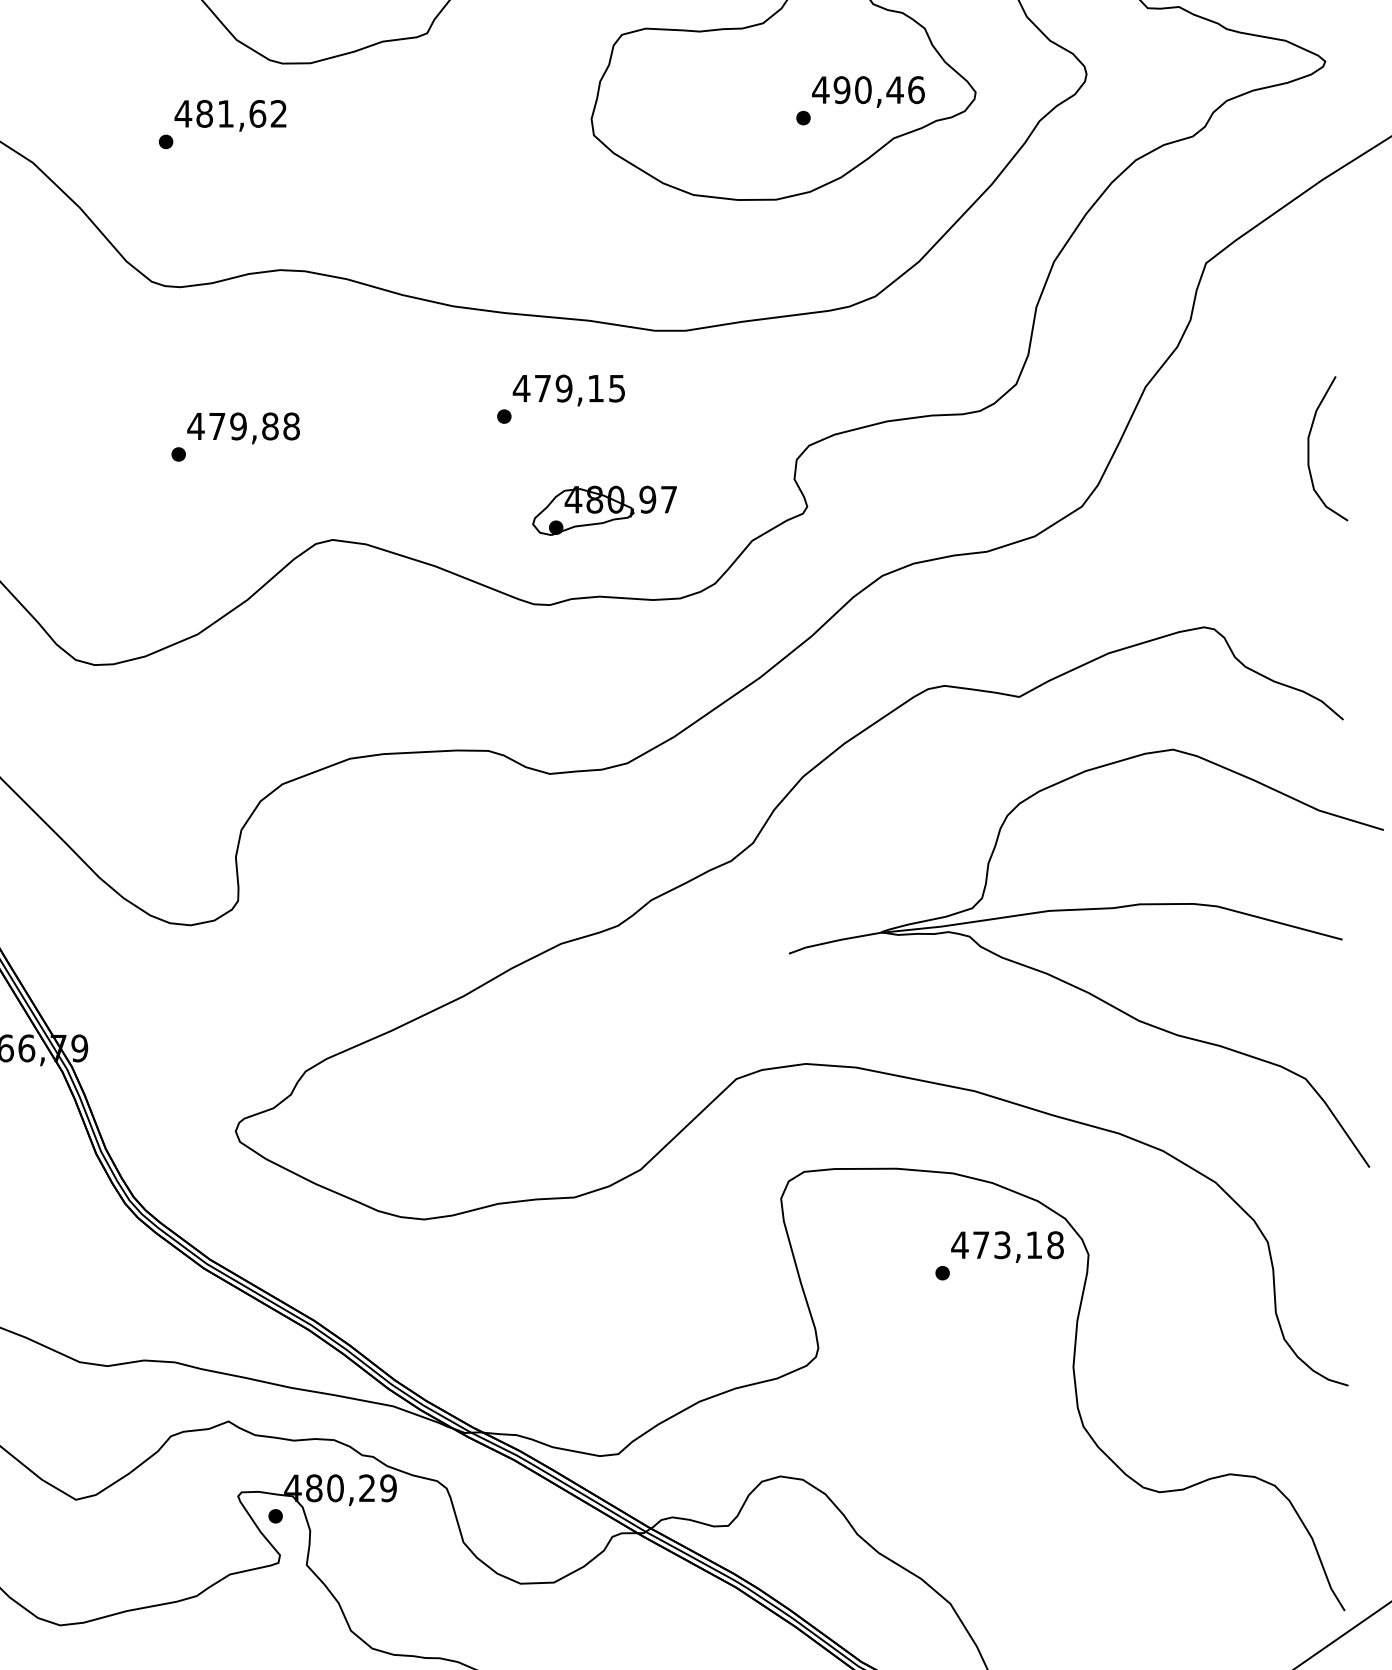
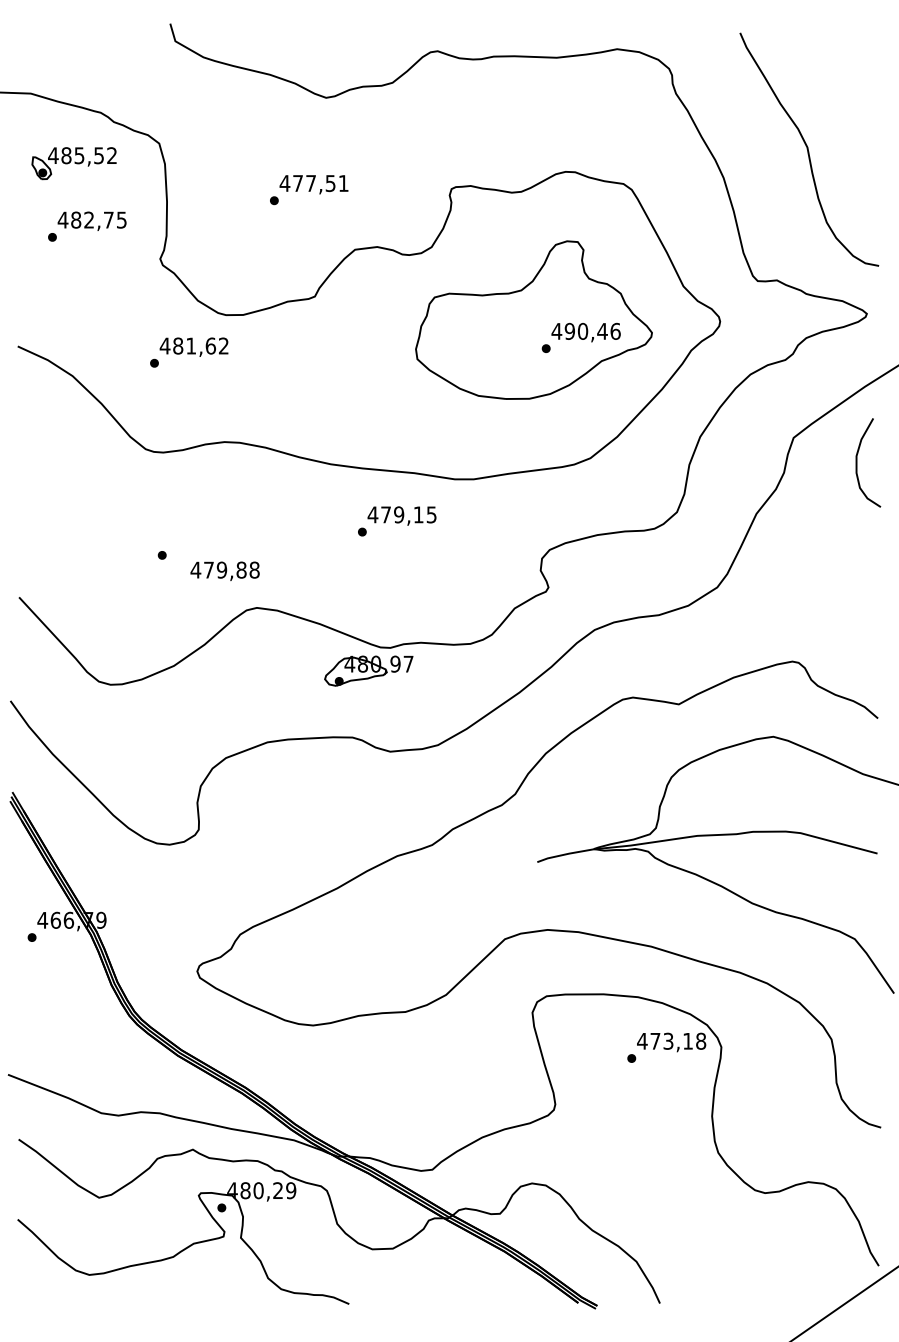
text: (242, 427) -> (224, 570), moved
curve: (1310, 448) -> (857, 462), moved
part: (603, 509) -> (368, 670), moved

